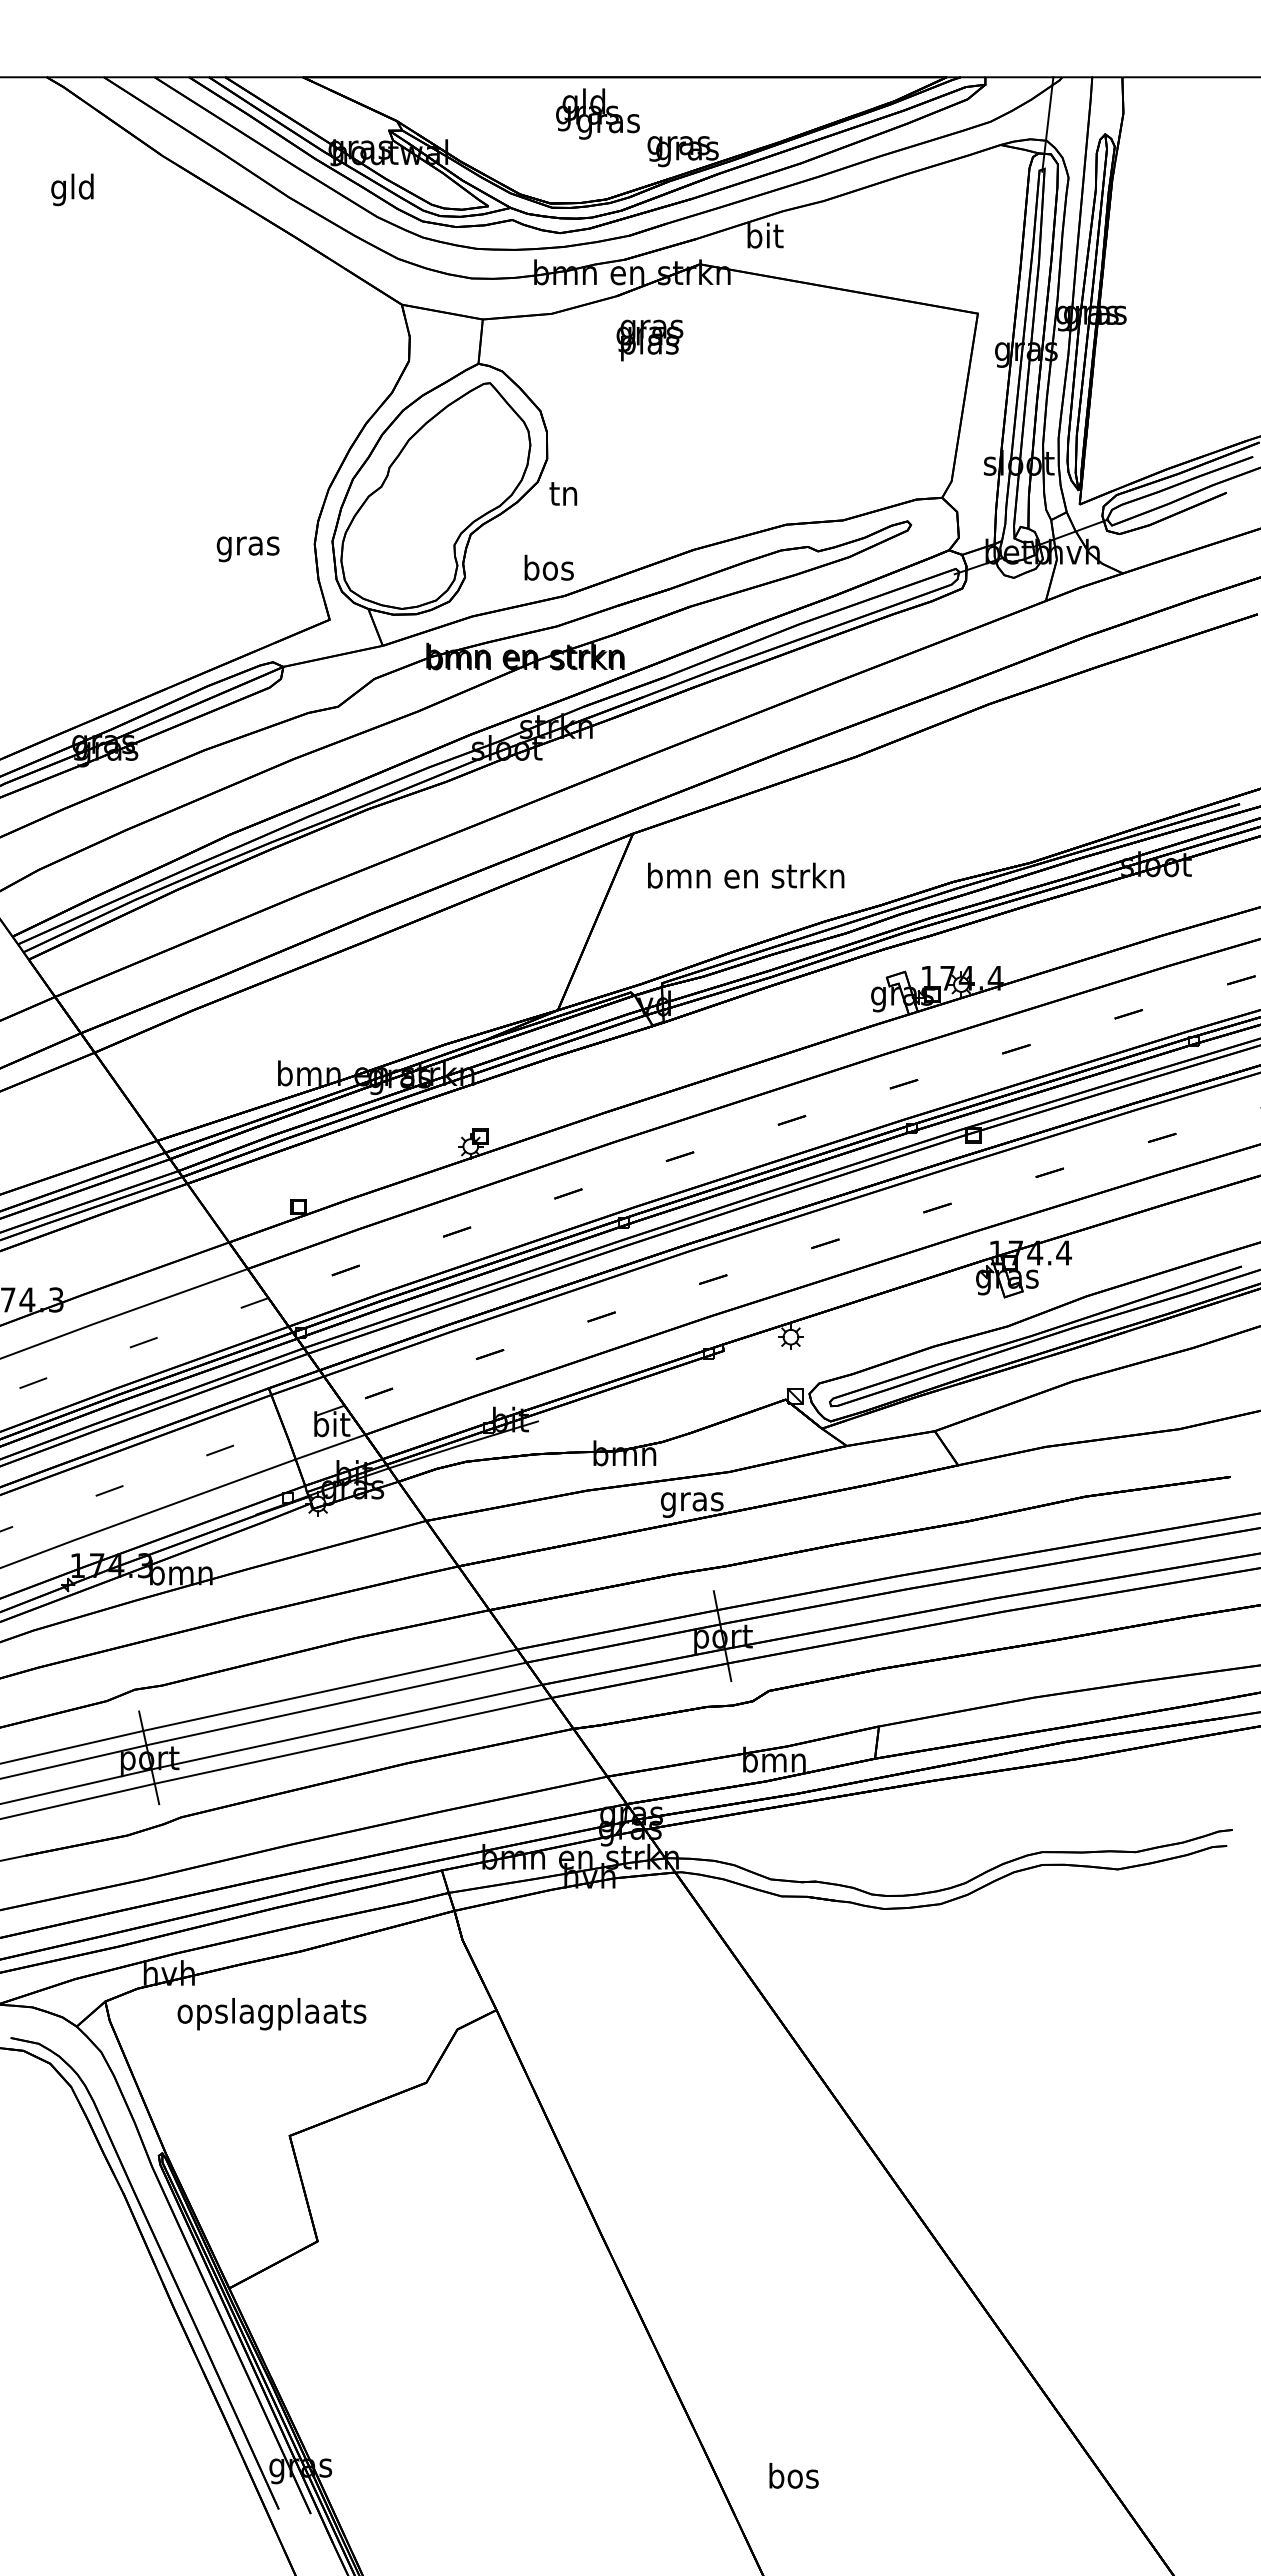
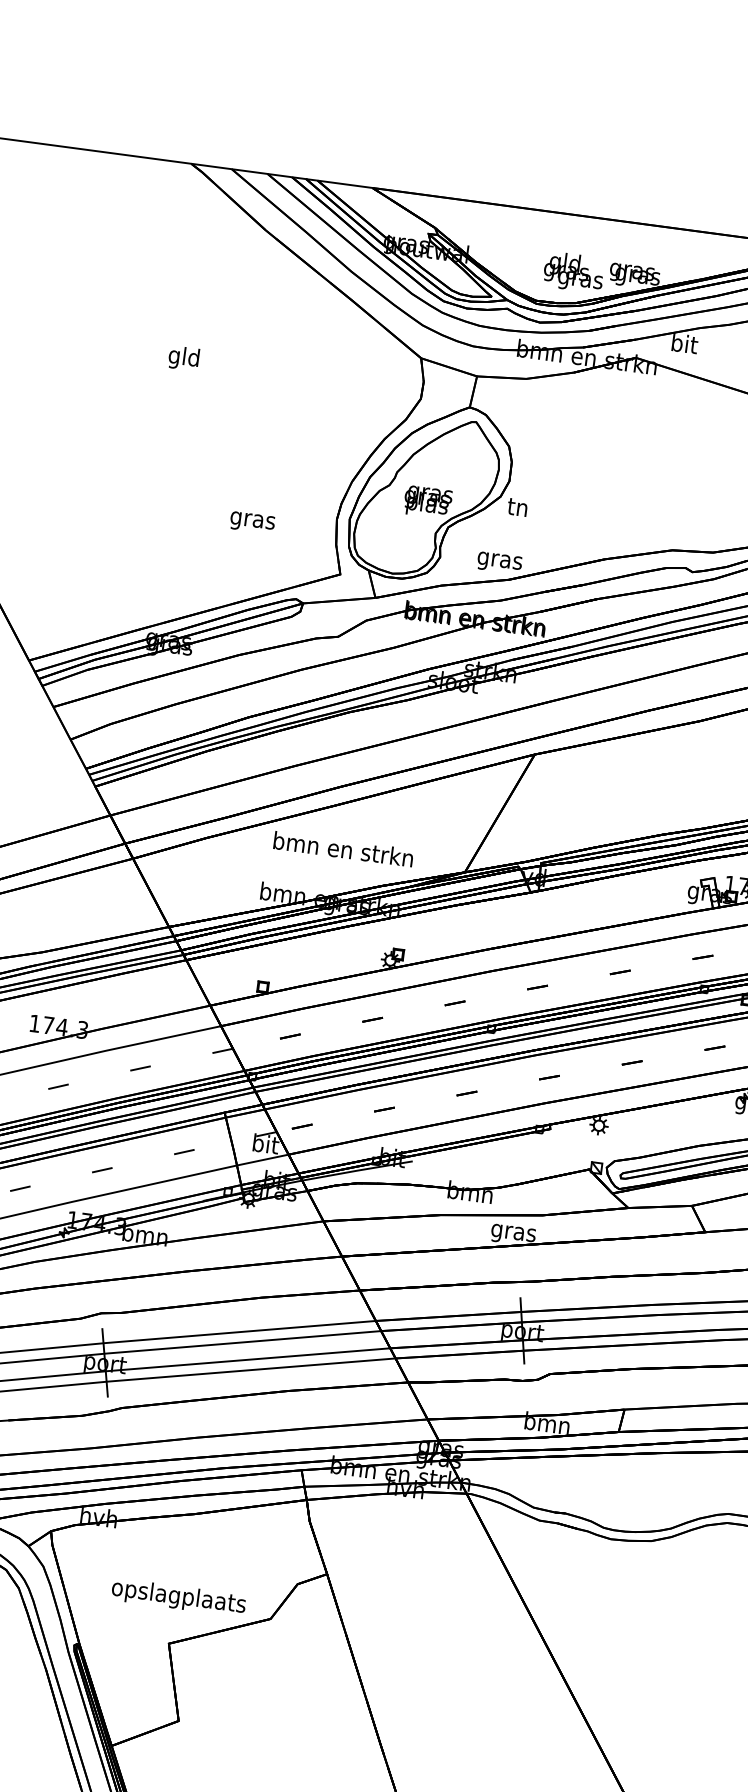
text: (597, 113) -> (573, 271), moved
text: (72, 189) -> (183, 358), moved
text: (649, 340) -> (427, 502), moved
text: (247, 549) -> (252, 522), moved
text: (548, 570) -> (499, 560), bos -> gras
text: (746, 875) -> (343, 849), moved
text: (271, 2014) -> (178, 1597), moved

